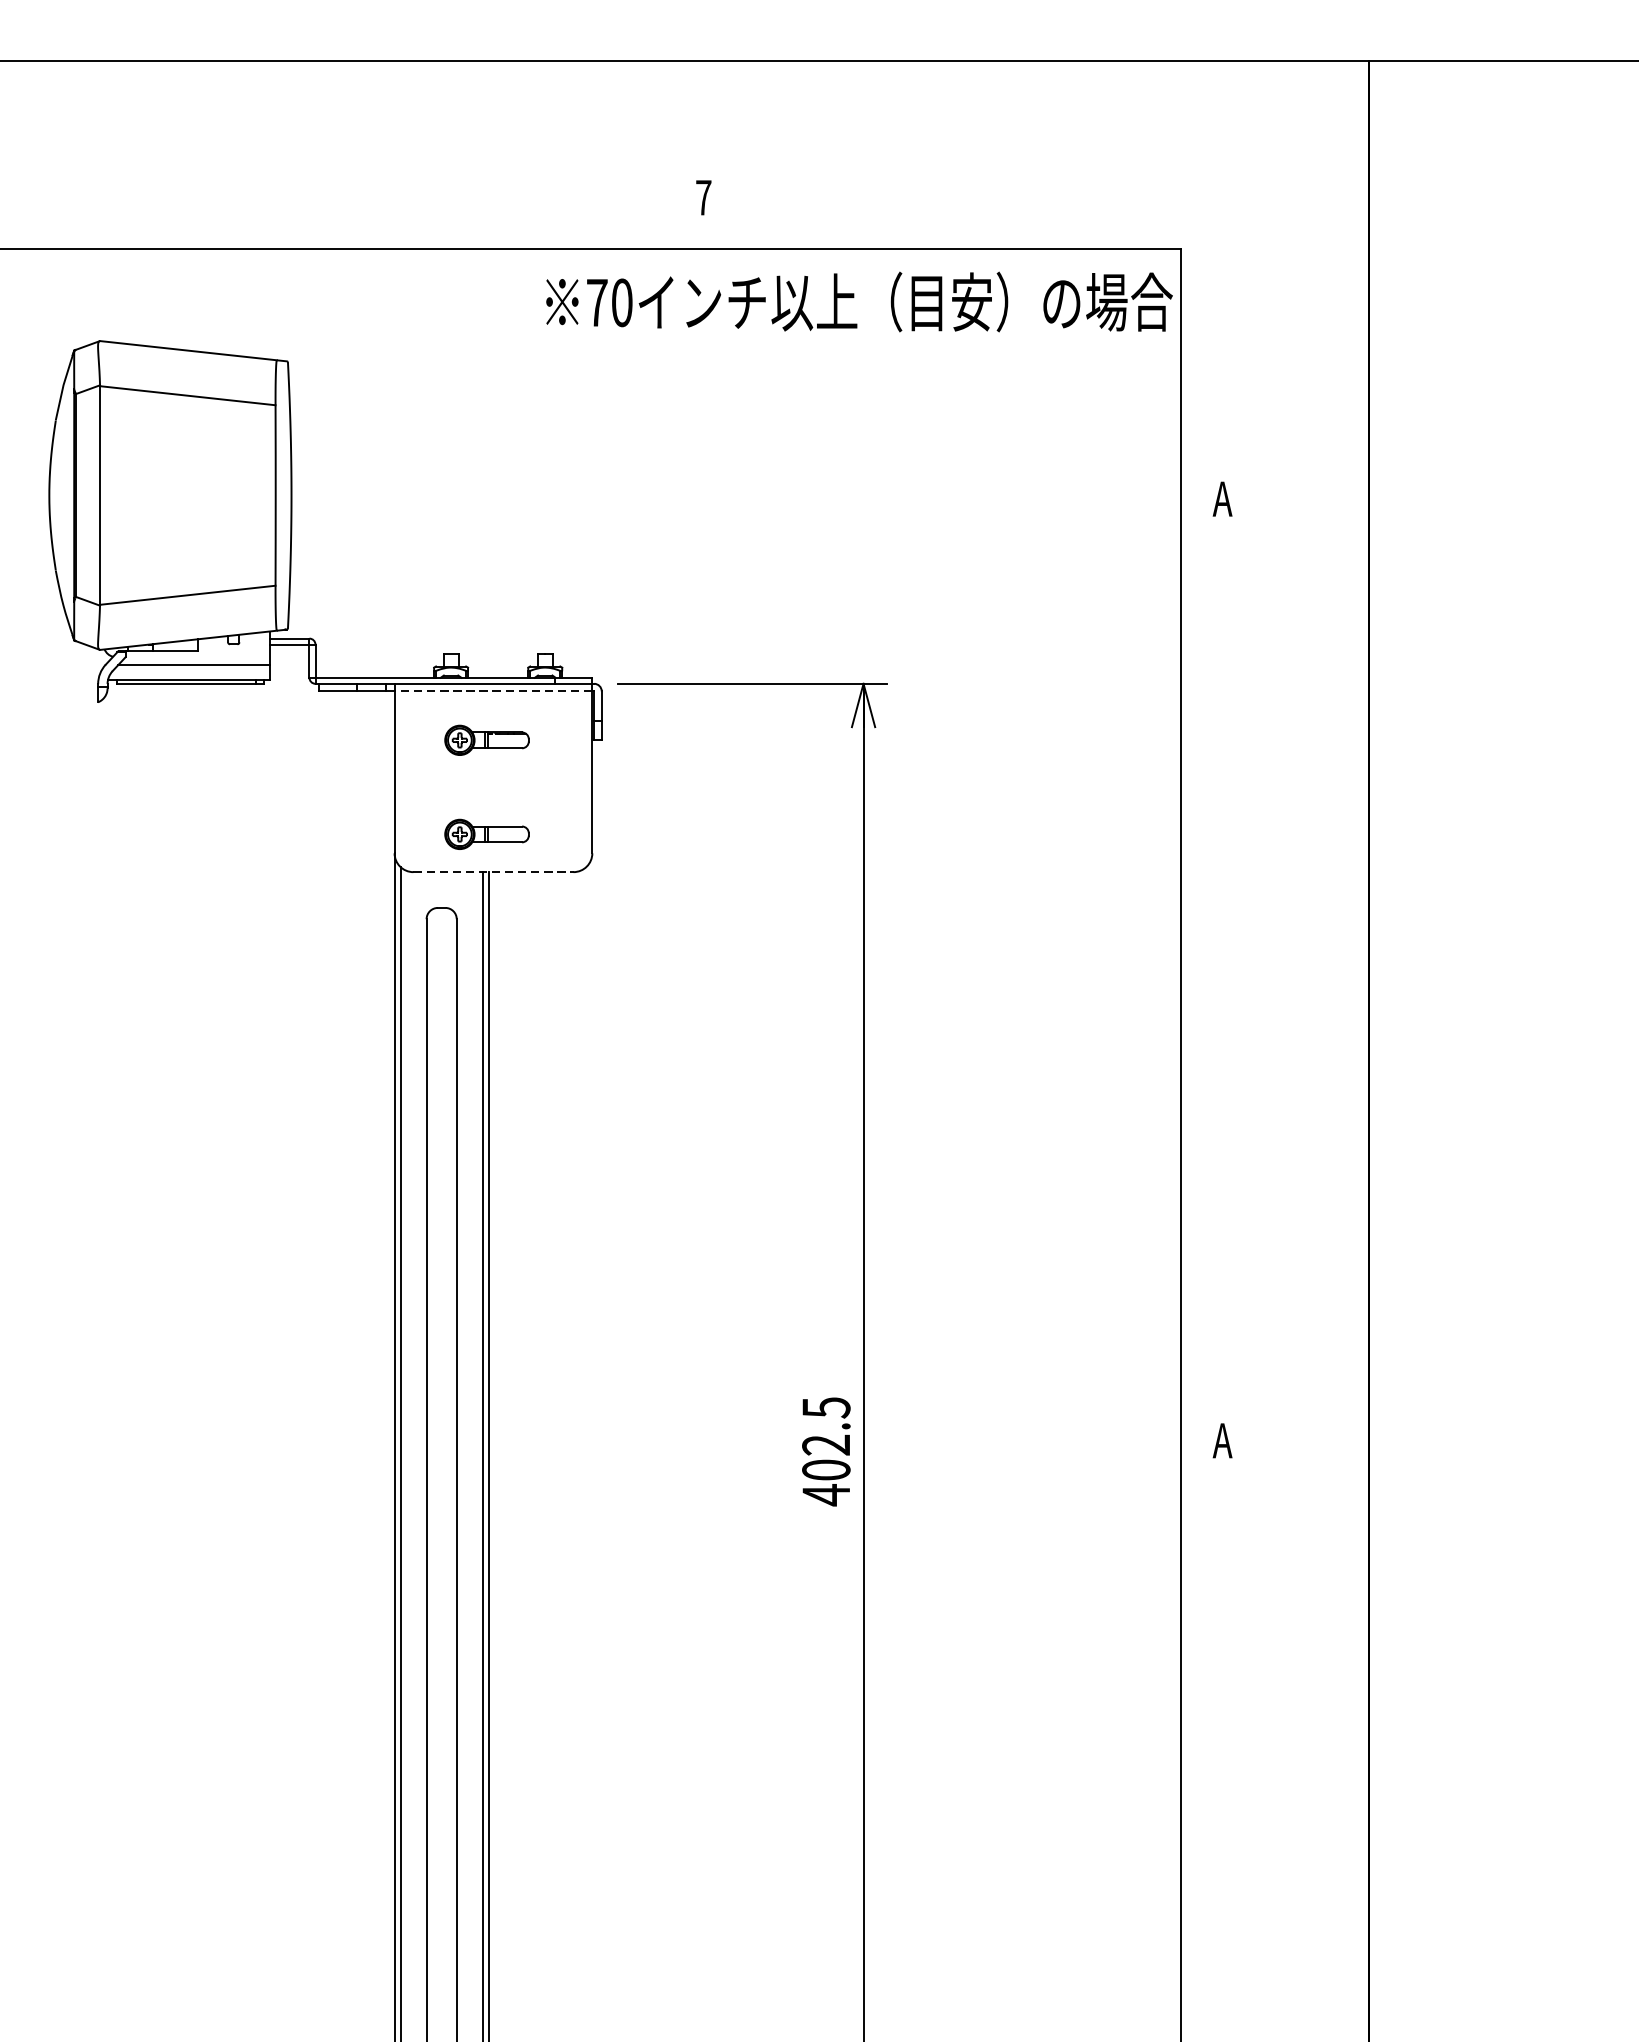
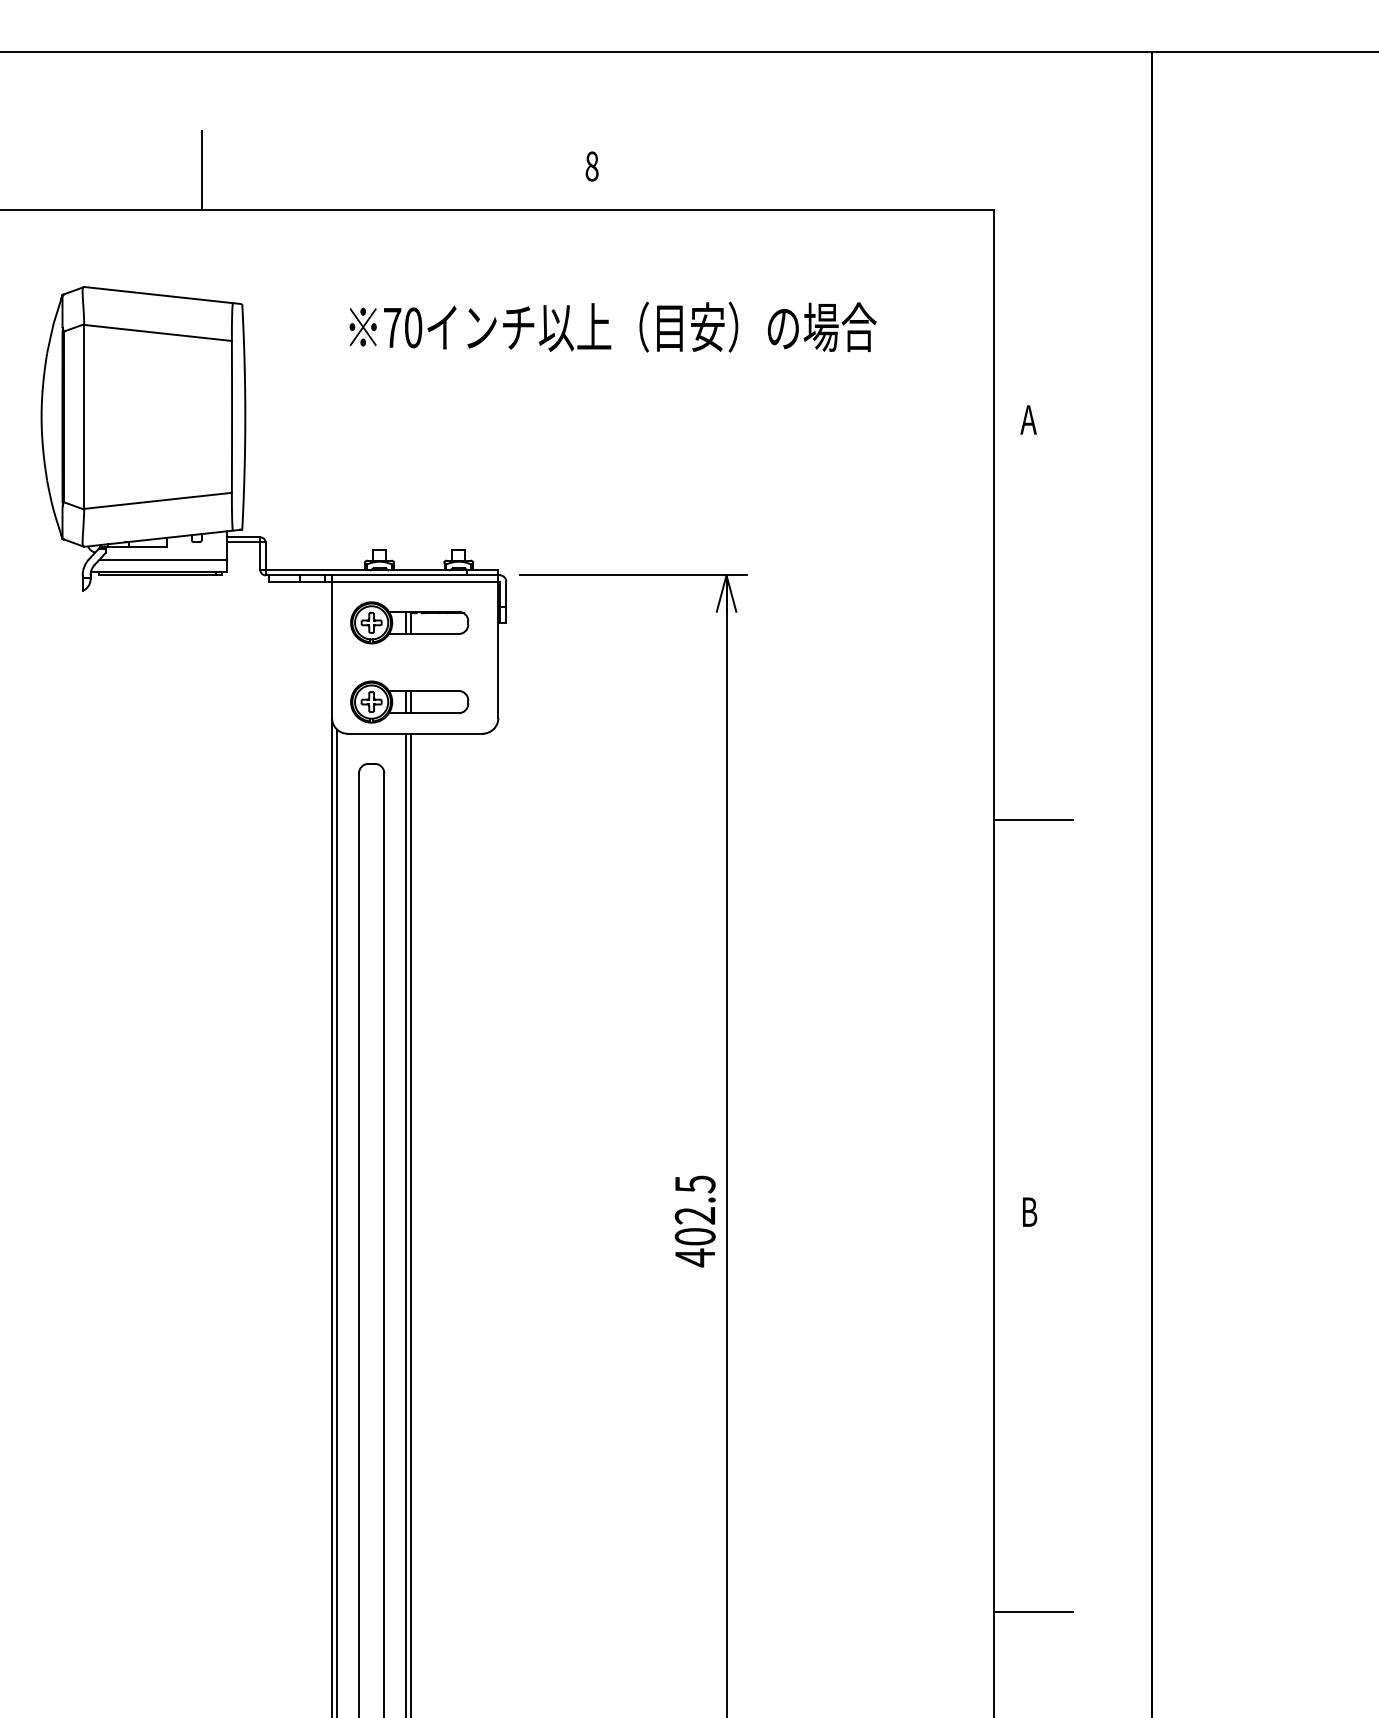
text: (703, 197) -> (591, 166), 7 -> 8
line: (239, 201) -> (201, 169), added
text: (858, 301) -> (612, 326), moved
line: (492, 691) -> (414, 581), dashed -> solid
part: (486, 739) -> (409, 622), size x1.67
part: (486, 833) -> (409, 701), size x1.67
line: (493, 871) -> (415, 733), dashed -> solid
line: (1227, 974) -> (1032, 819), added
text: (1222, 1440) -> (1028, 1211), A -> B
line: (1227, 1916) -> (1032, 1612), added

